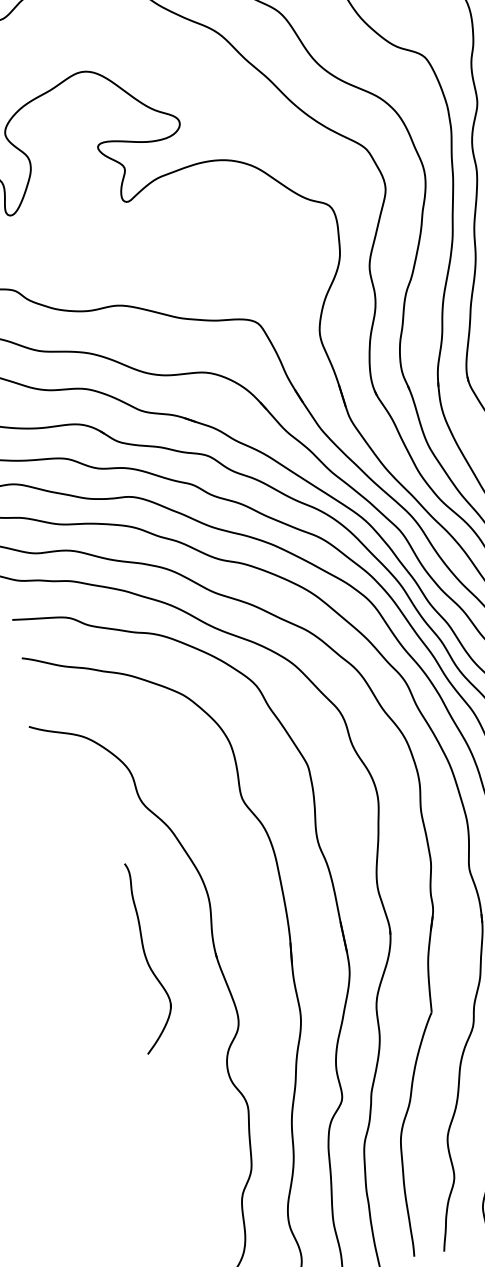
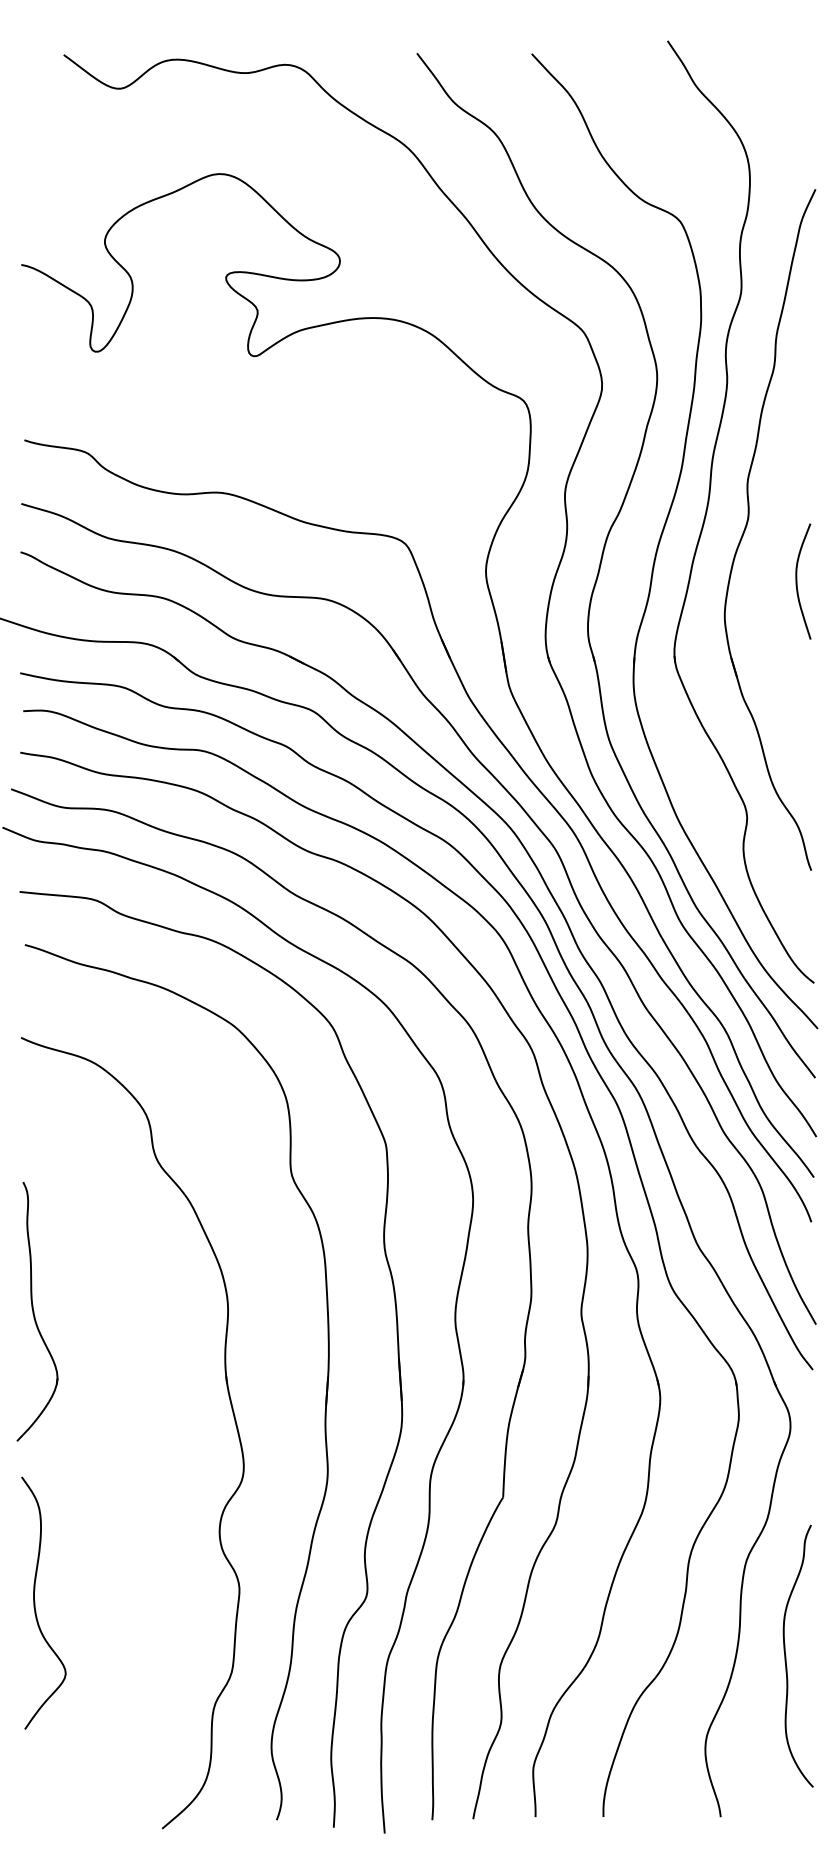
part: (148, 957) -> (37, 1311), moved
curve: (99, 1139) -> (35, 1602), added

